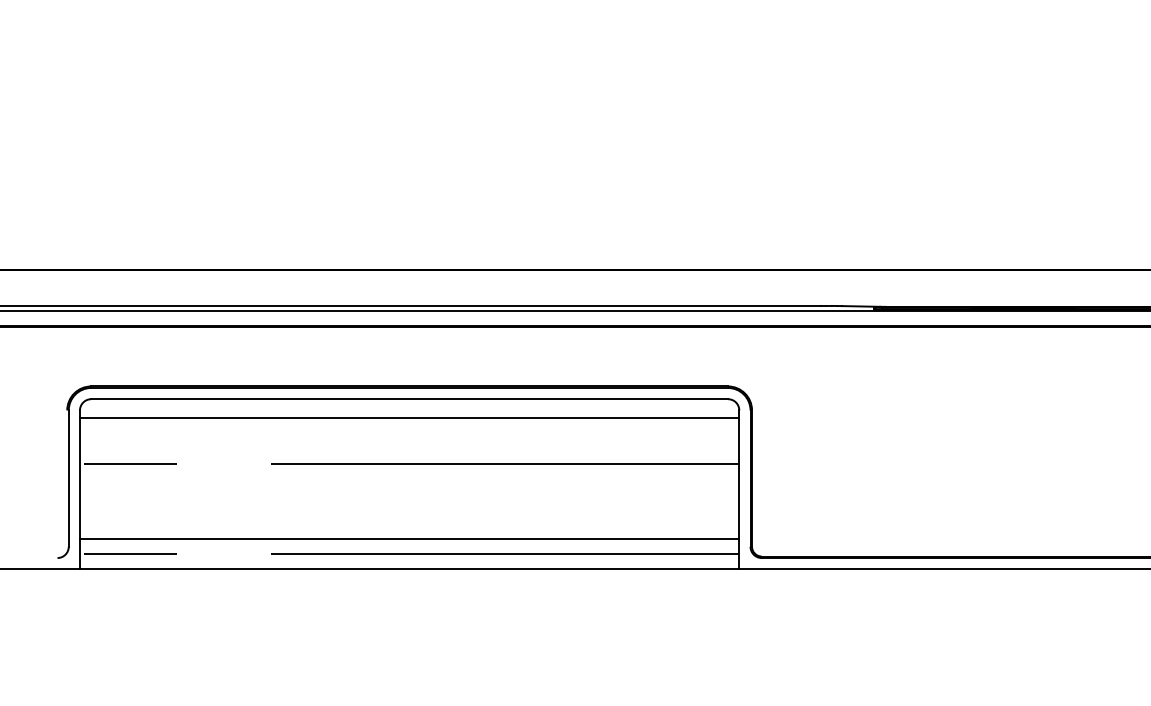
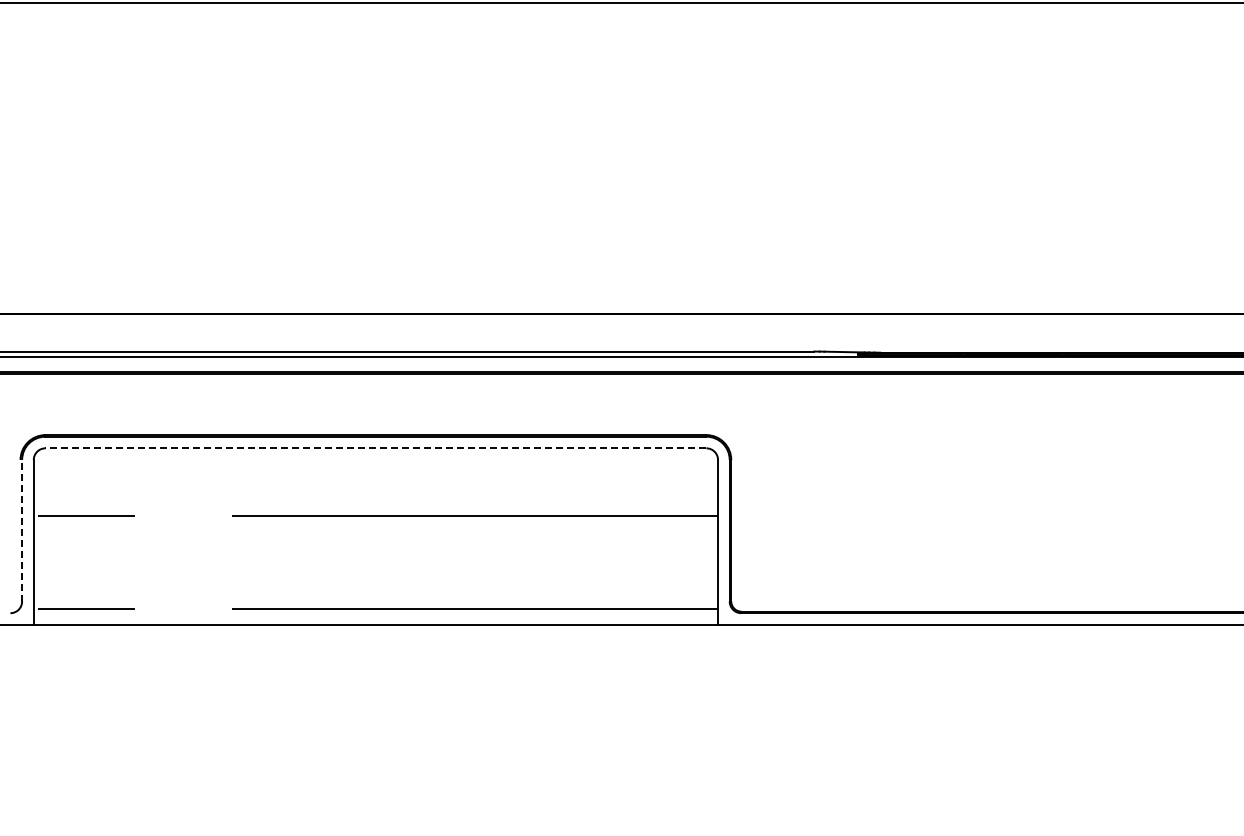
line: (409, 399) -> (375, 448), solid -> dashed
line: (409, 417) -> (375, 467), removed
line: (69, 478) -> (22, 530), solid -> dashed
line: (409, 539) -> (375, 593), removed

